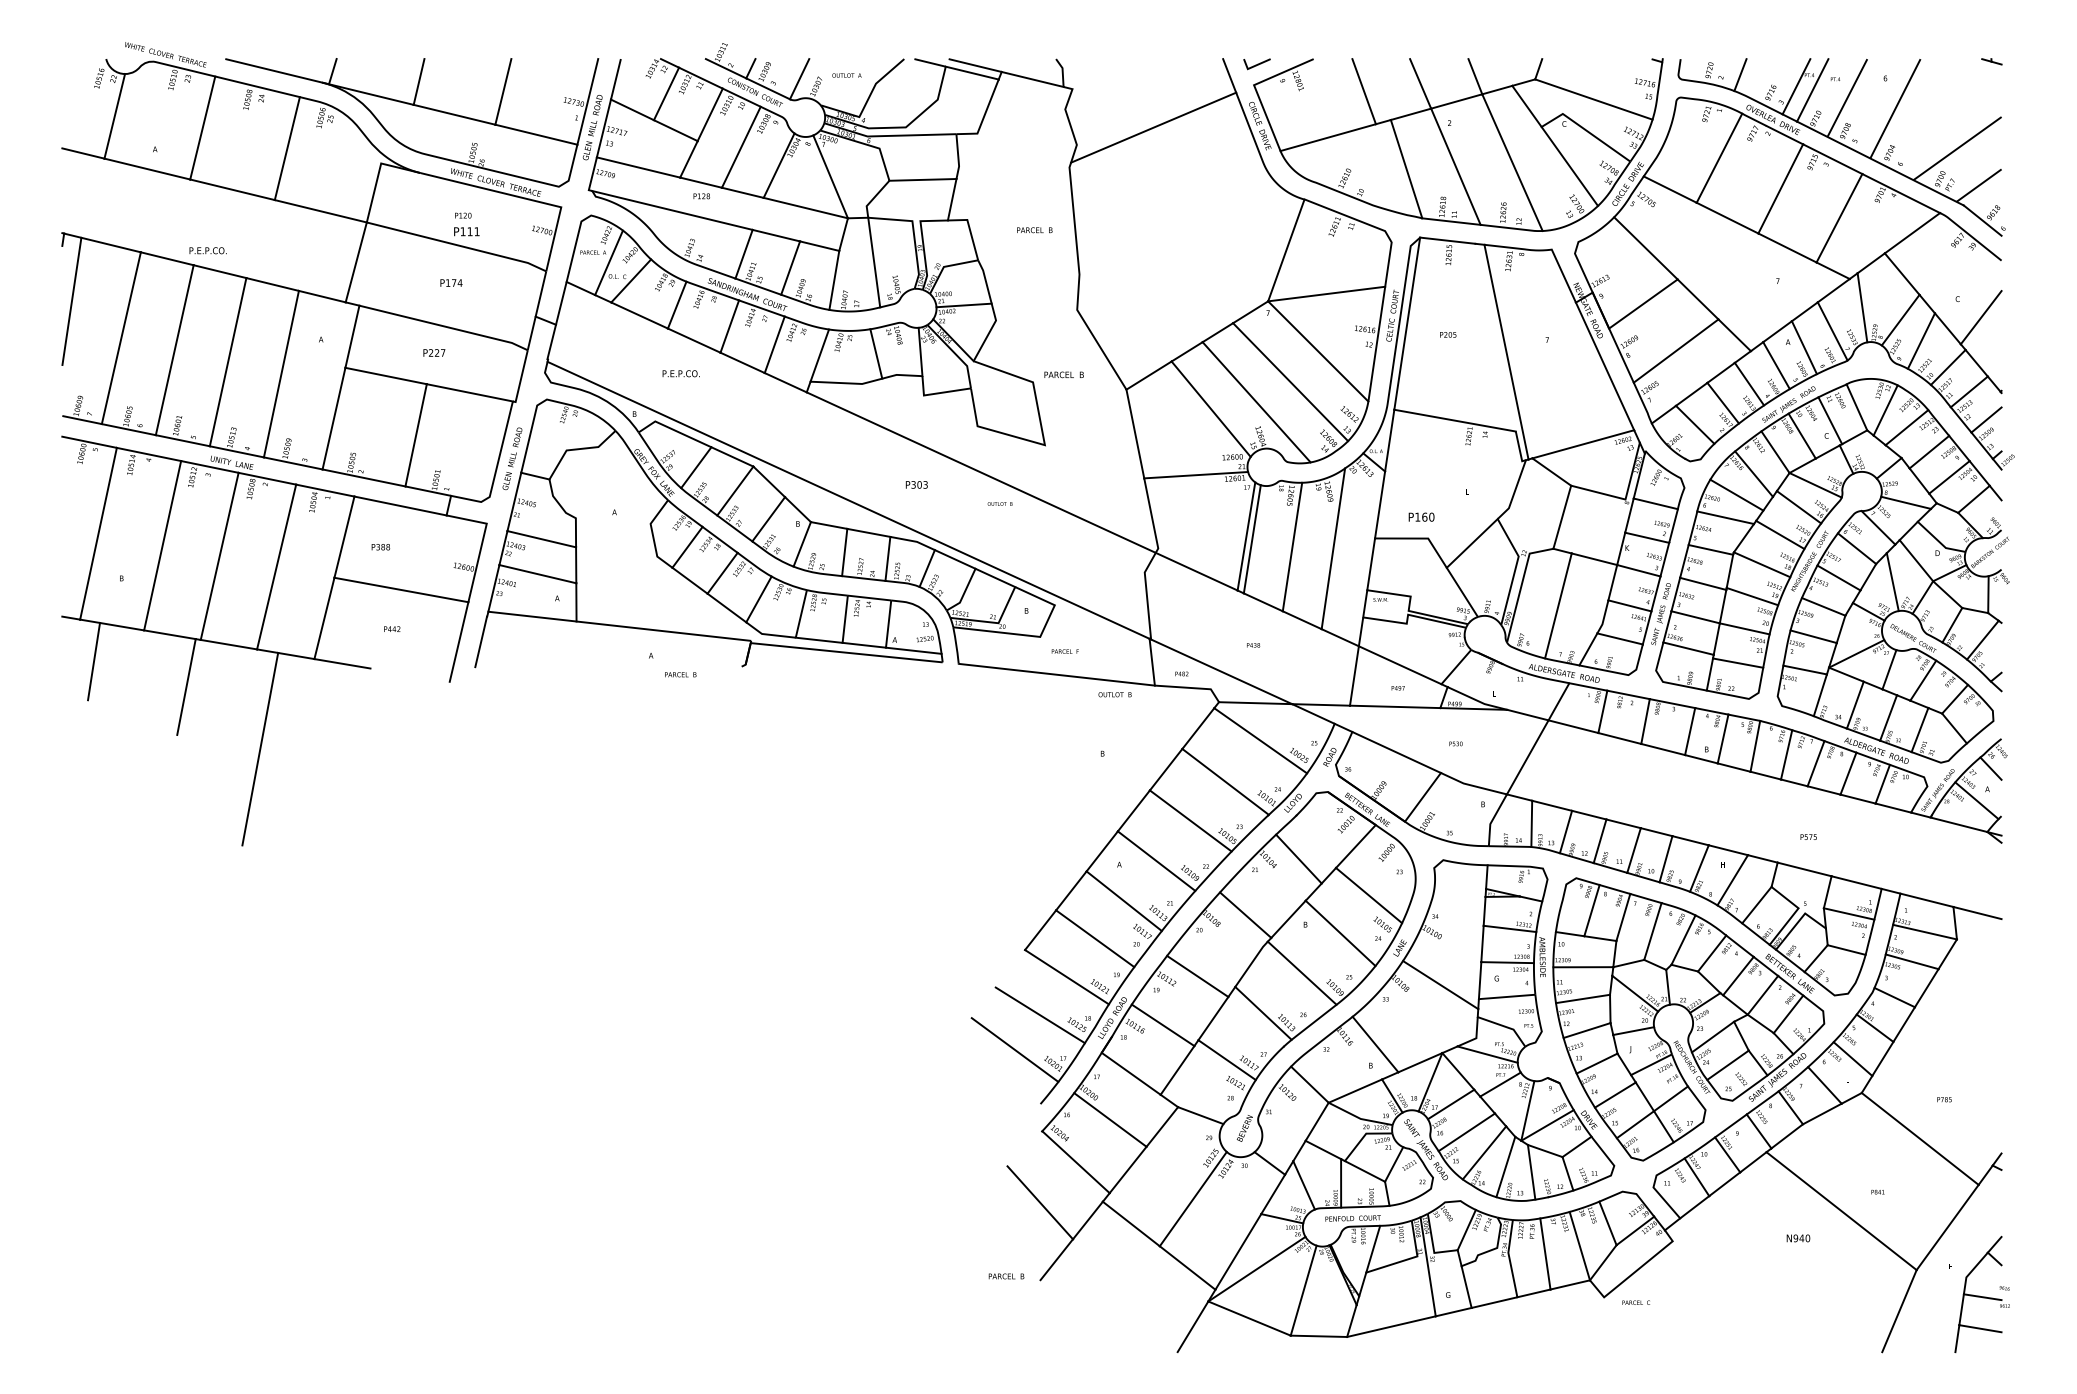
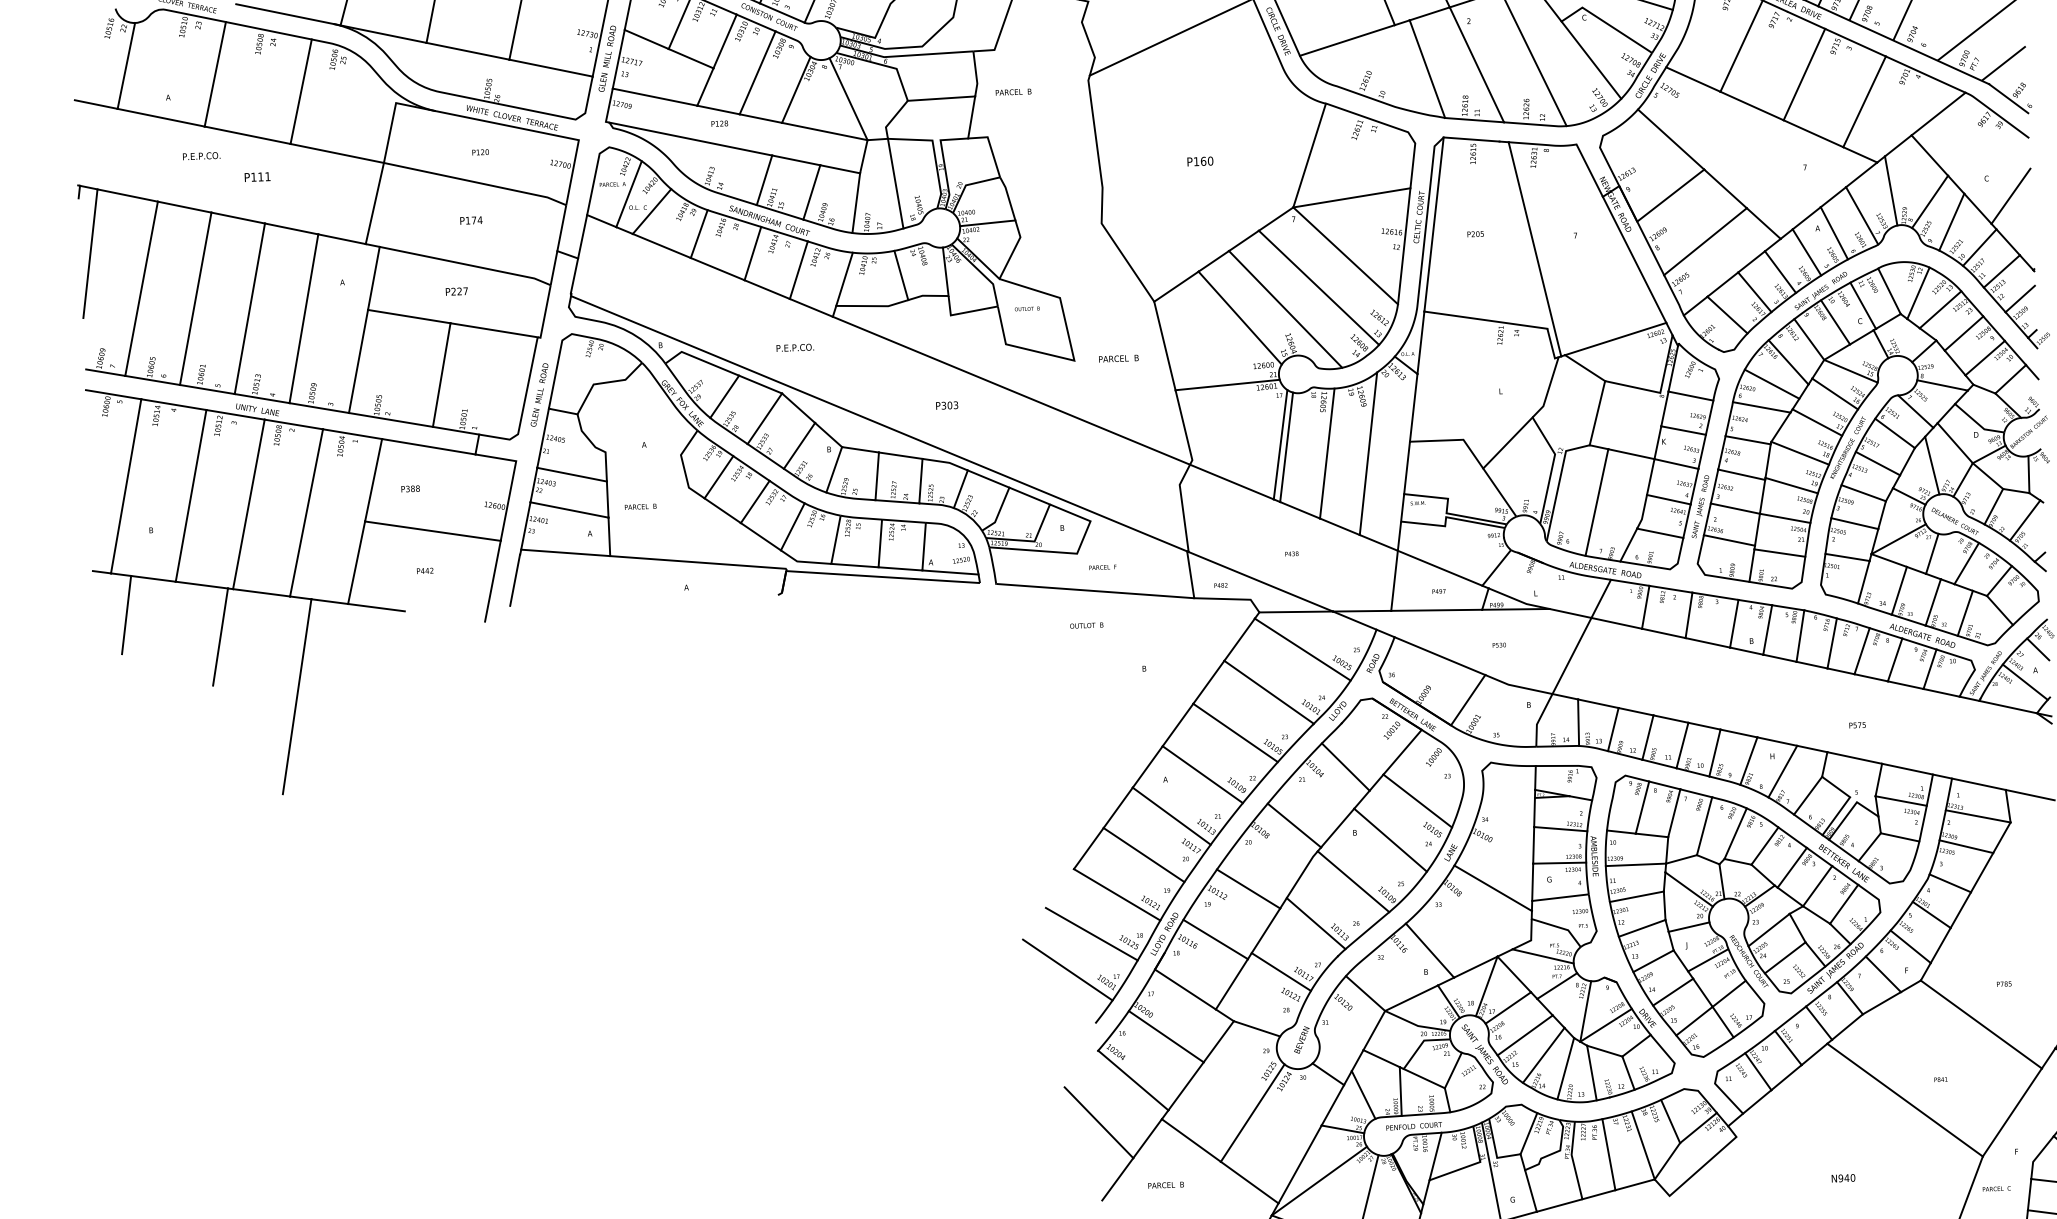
text: (1034, 230) -> (1013, 92), moved
text: (466, 231) -> (257, 176), moved
text: (207, 250) -> (201, 155), moved
text: (680, 373) -> (794, 347), moved
text: (1063, 374) -> (1118, 358), moved
text: (999, 503) -> (1026, 308), moved
text: (1421, 516) -> (1200, 160), moved
text: (680, 674) -> (640, 506), moved
text: (1114, 694) -> (1086, 625), moved
text: (1798, 1238) -> (1843, 1178), moved
text: (1006, 1276) -> (1166, 1185), moved
text: (1635, 1302) -> (1996, 1188), moved

